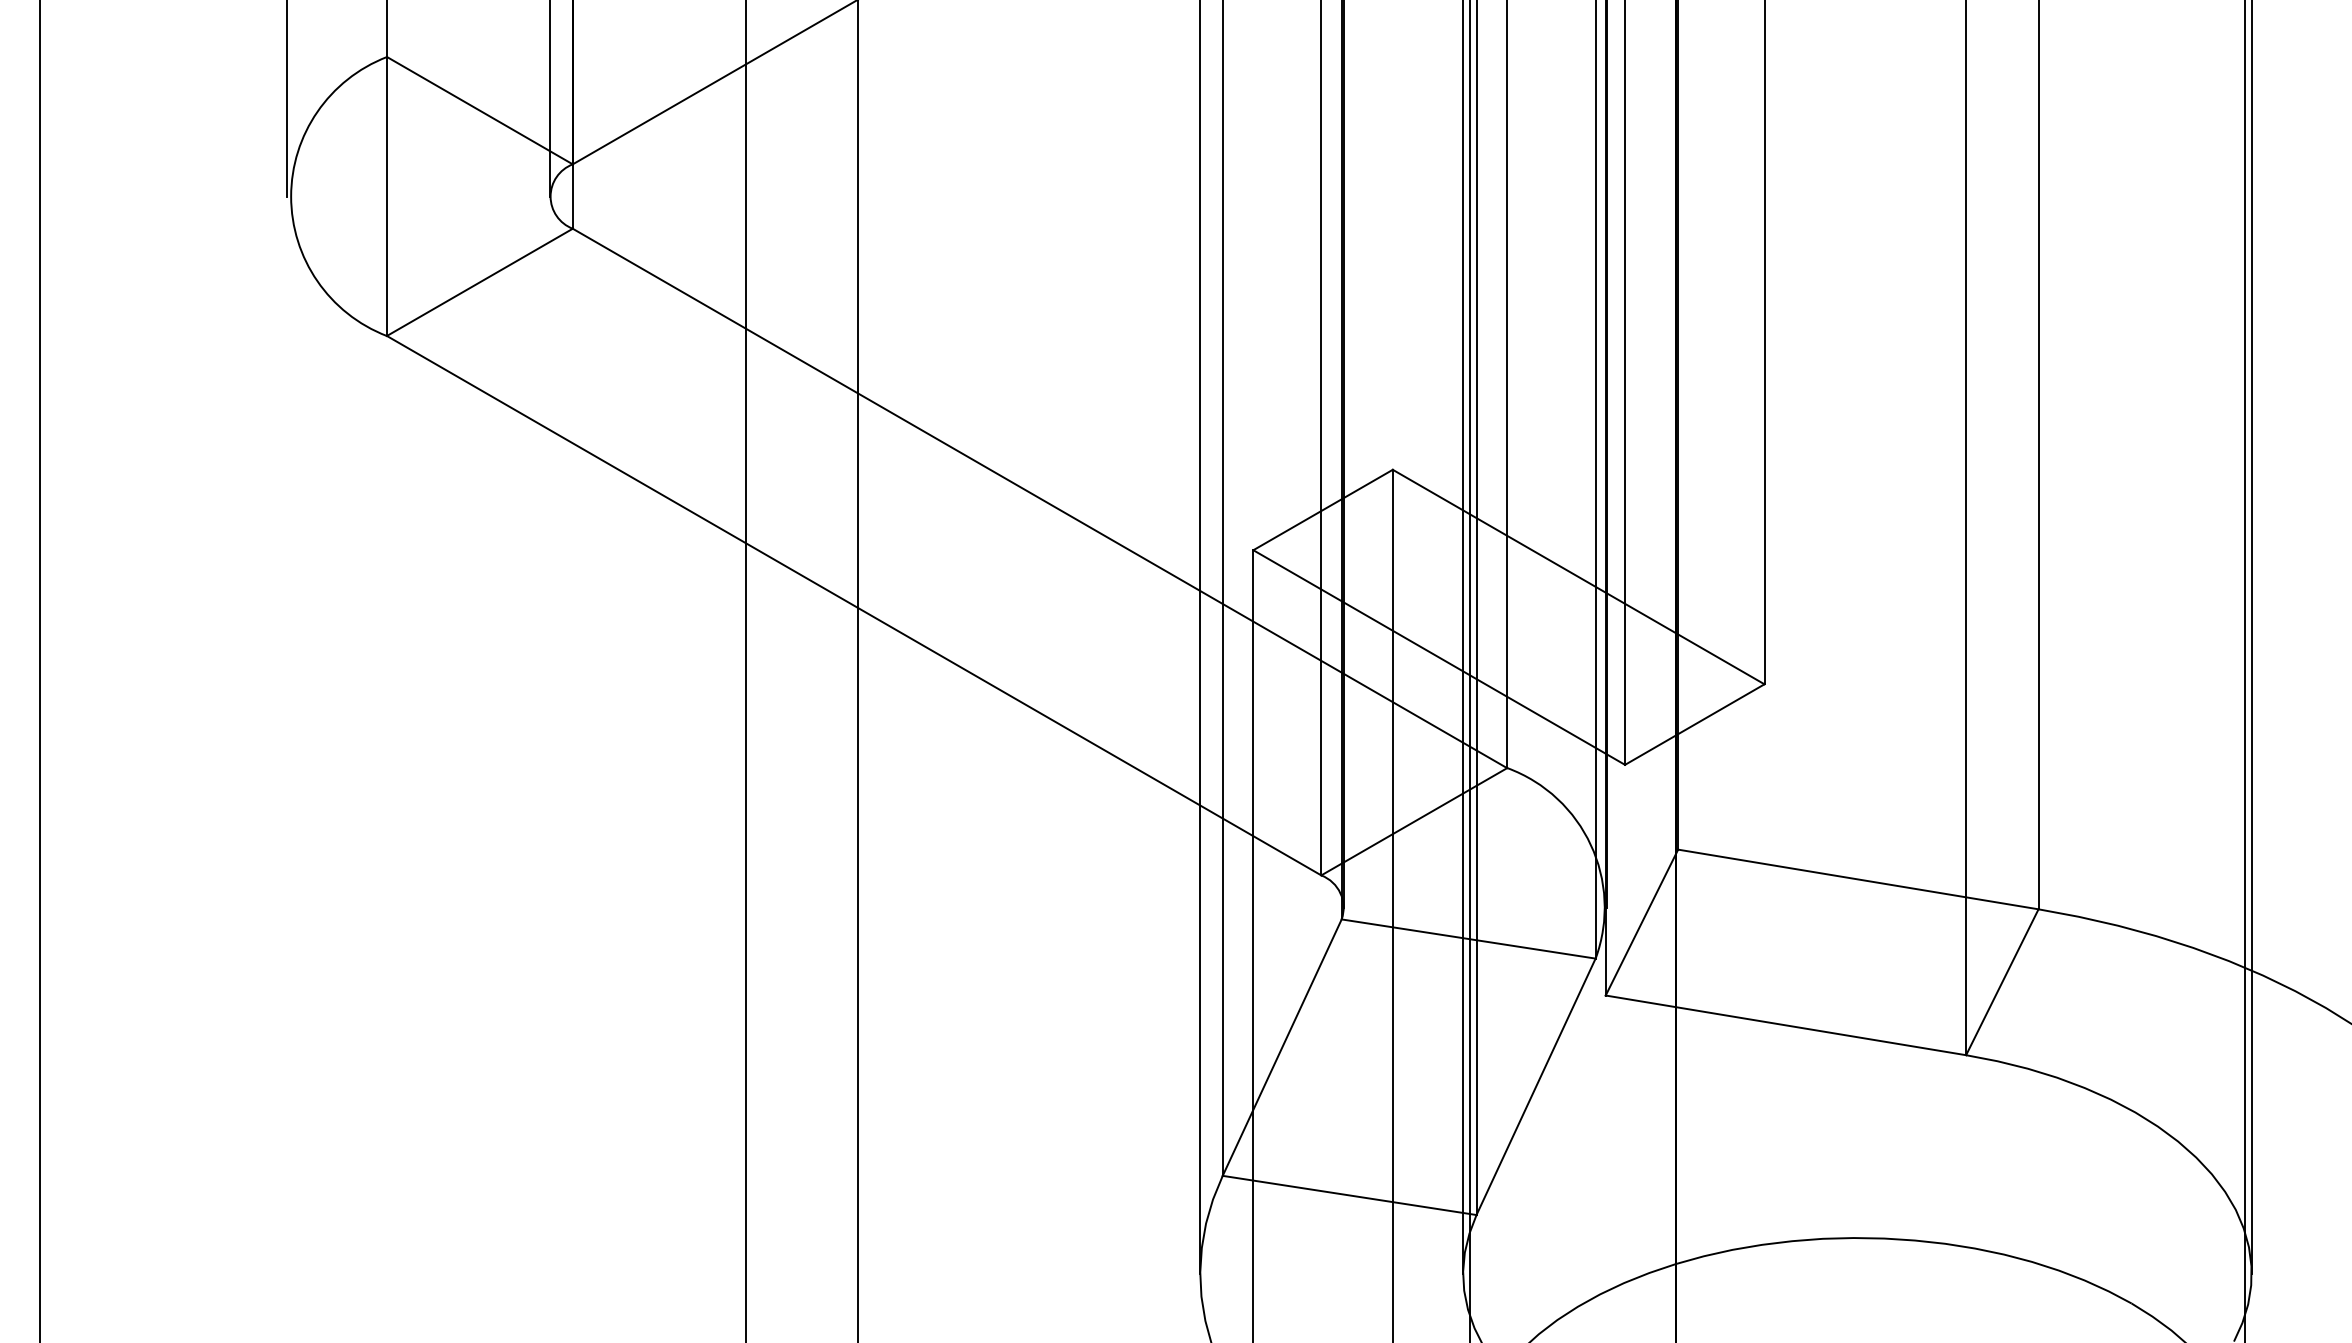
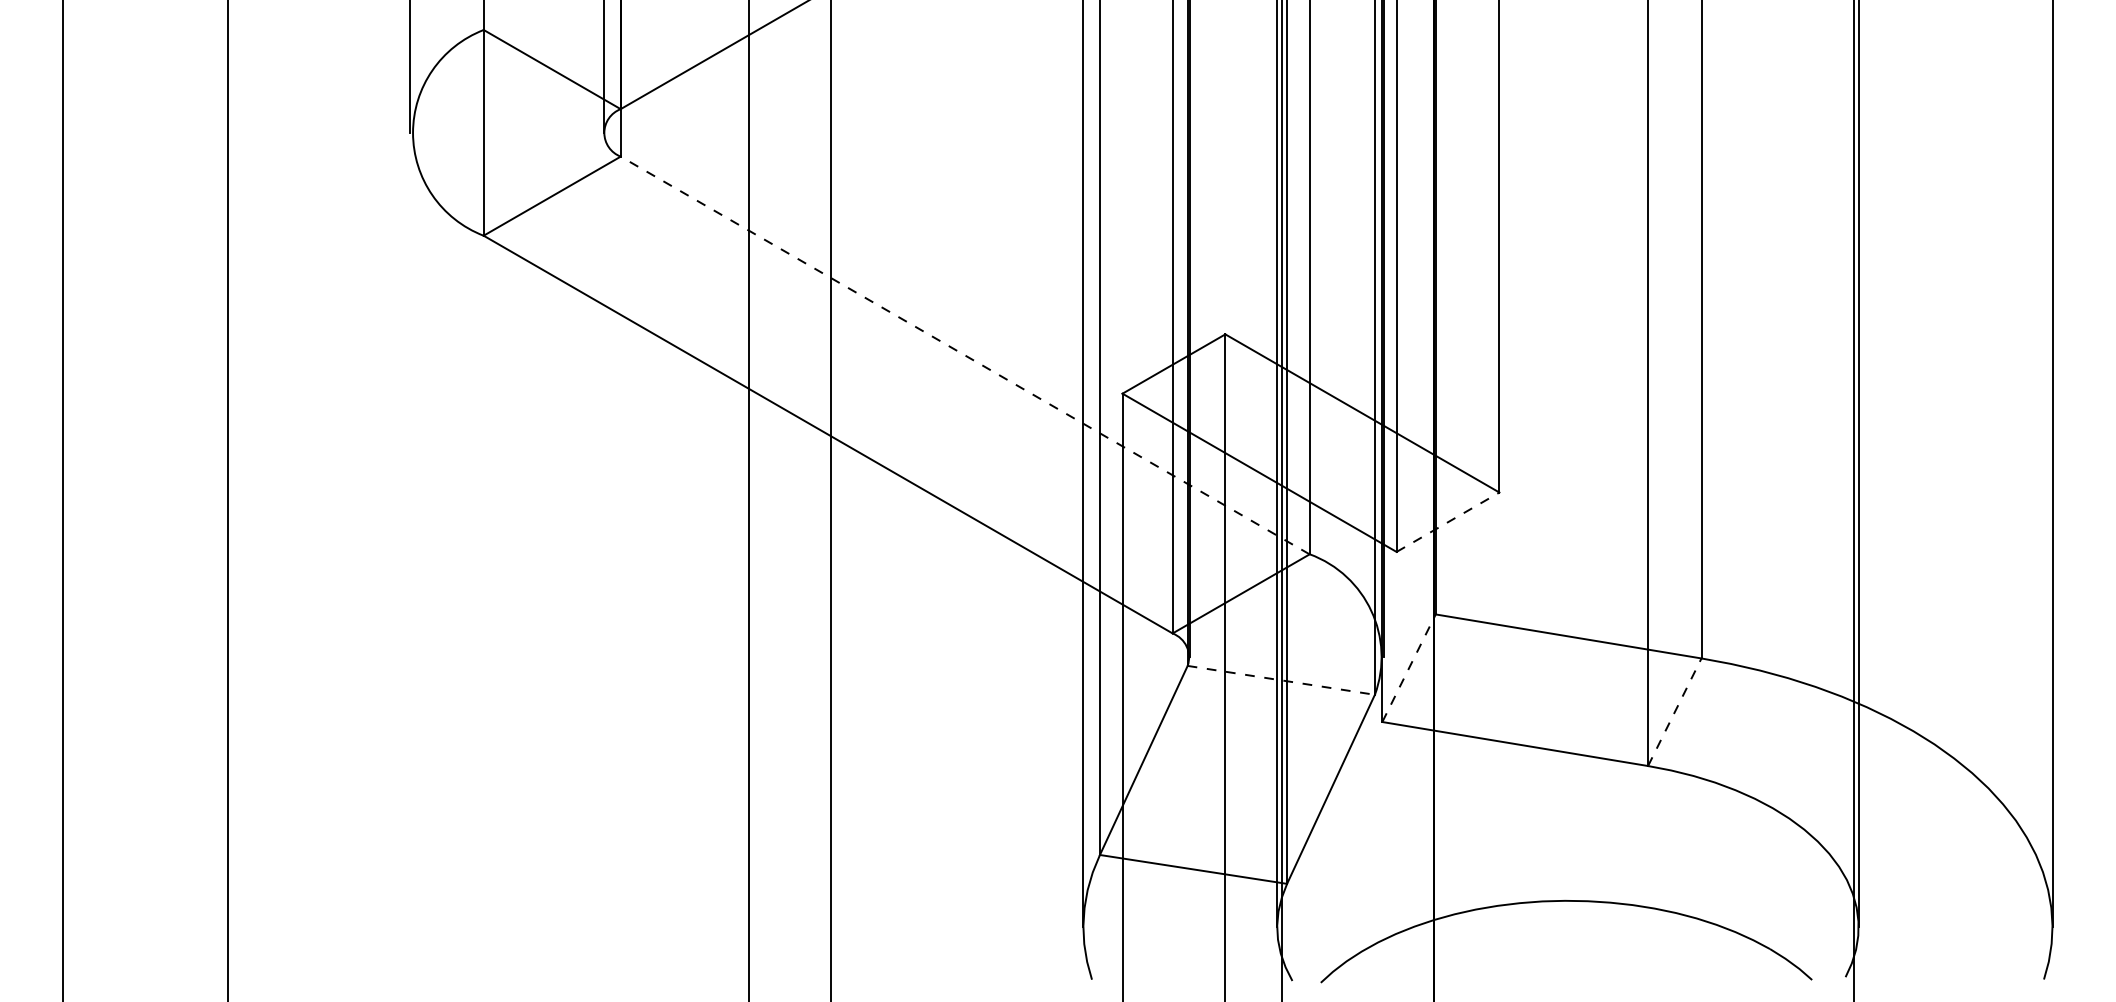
line: (1040, 498) -> (965, 355), solid -> dashed
line: (1695, 723) -> (1448, 521), solid -> dashed
line: (1642, 921) -> (1409, 667), solid -> dashed
line: (1468, 939) -> (1281, 680), solid -> dashed
line: (2003, 981) -> (1675, 711), solid -> dashed

